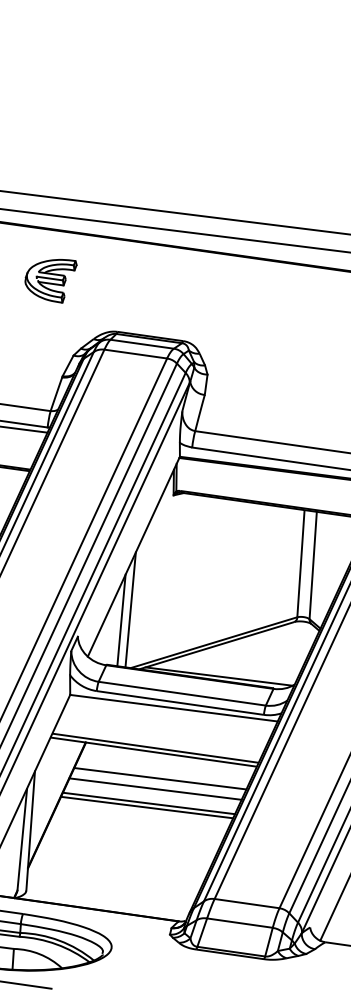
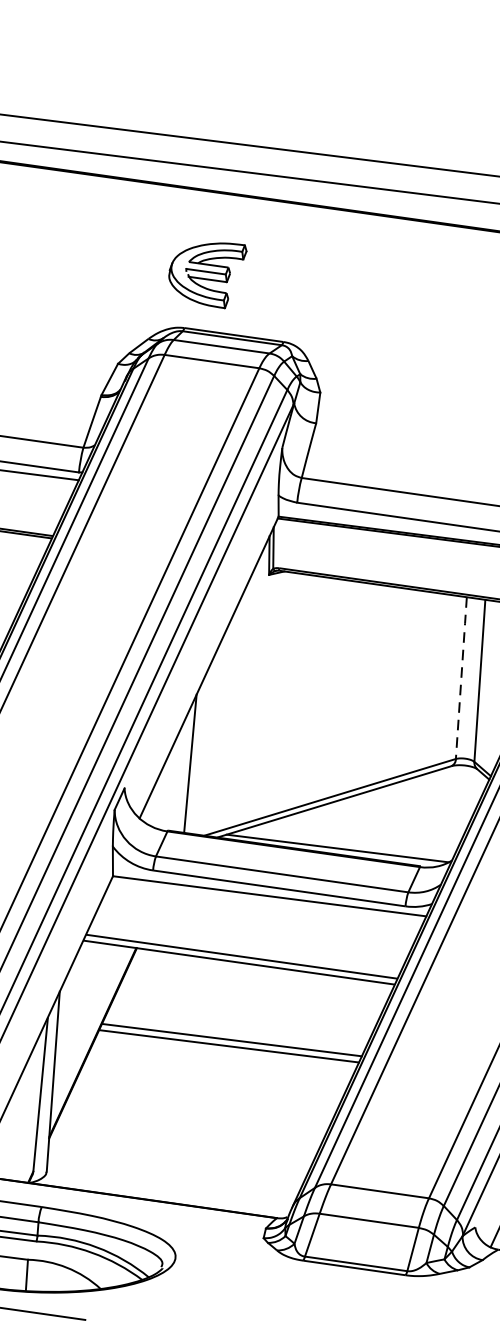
part: (50, 281) -> (207, 276), moved
line: (300, 563) -> (460, 677), solid -> dashed
line: (130, 609) -> (204, 747), removed
line: (160, 778) -> (249, 1002), removed
line: (155, 788) -> (241, 1017), removed

